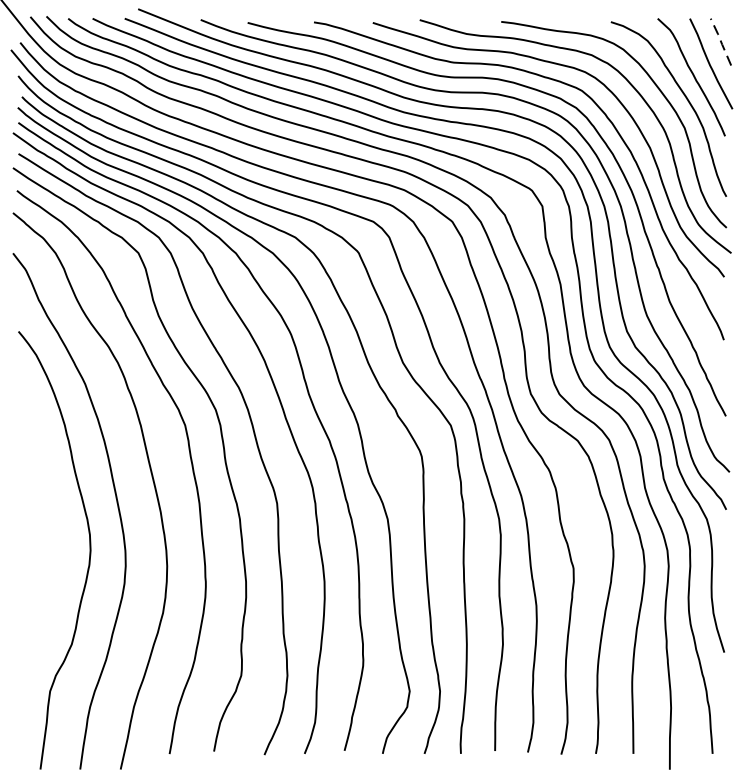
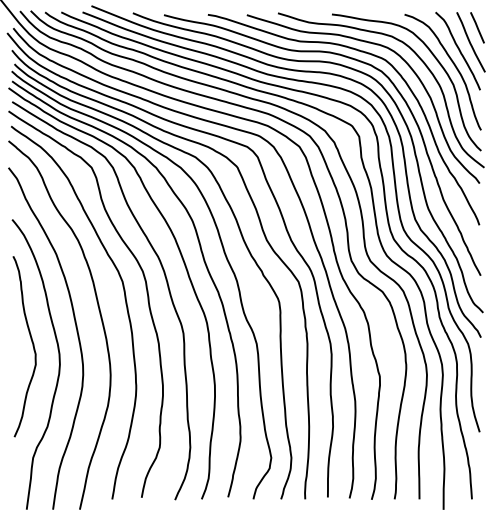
line: (720, 41) -> (477, 27), dashed -> solid
curve: (49, 523) -> (32, 346), added

